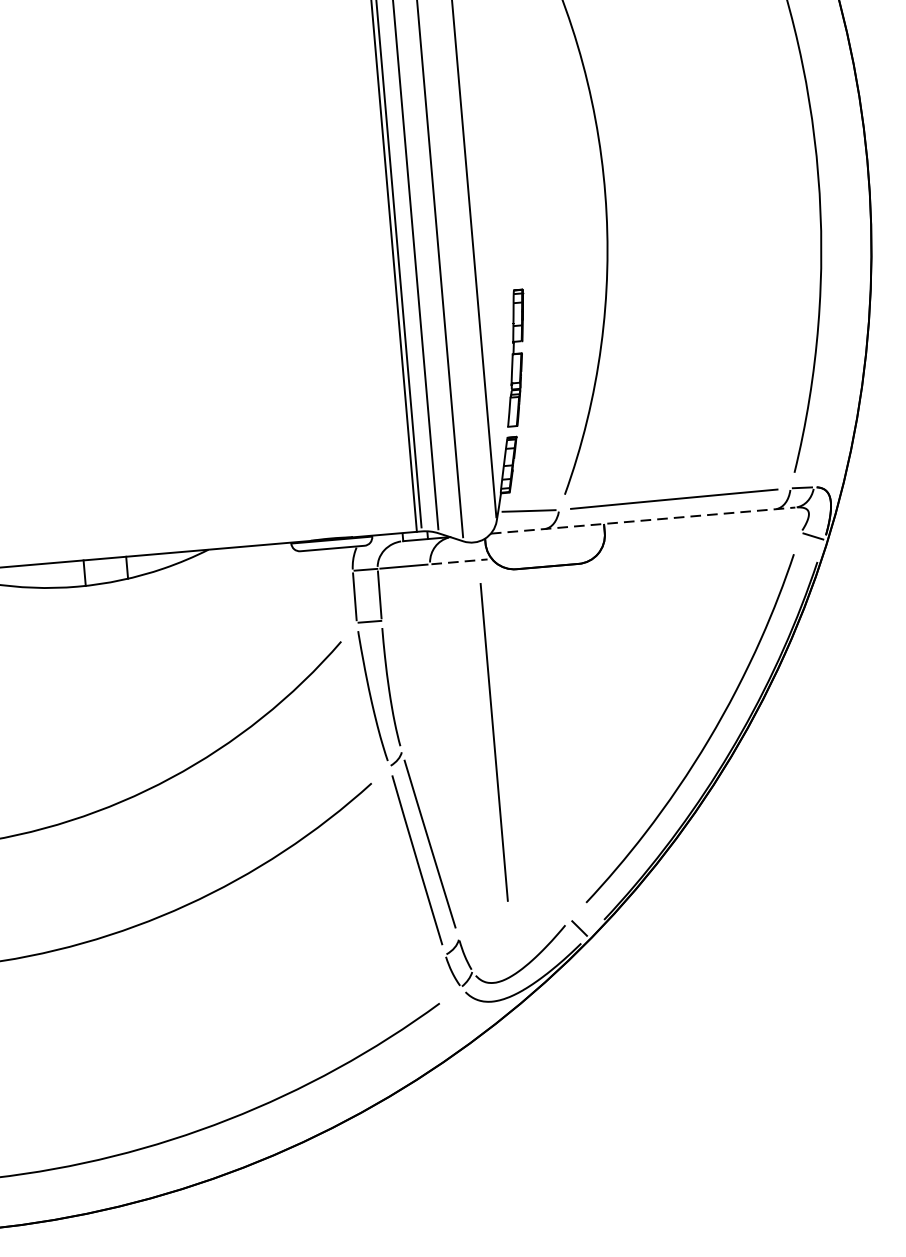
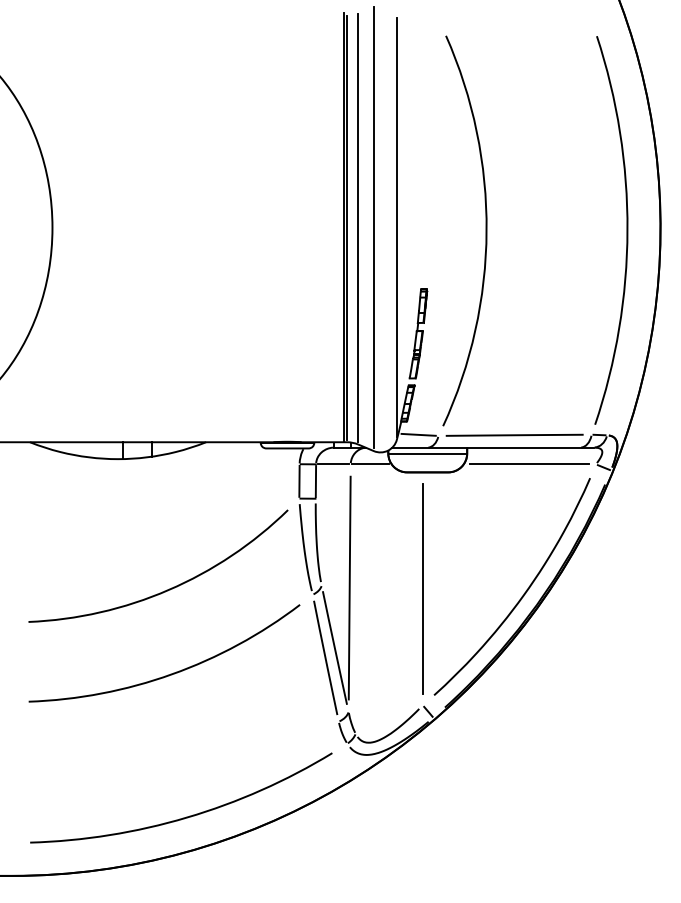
line: (643, 520) -> (493, 447), dashed -> solid
line: (544, 538) -> (427, 453), added
line: (700, 541) -> (529, 464), added
line: (460, 562) -> (370, 464), dashed -> solid
line: (493, 741) -> (422, 588), moved
line: (444, 750) -> (349, 587), added

